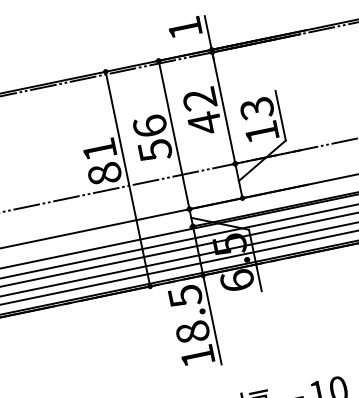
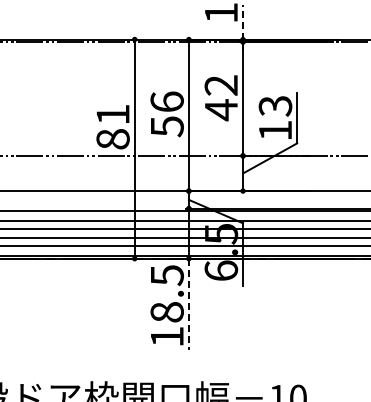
line: (208, 32) -> (243, 21), solid -> dashed
line: (212, 320) -> (188, 304), solid -> dashed

